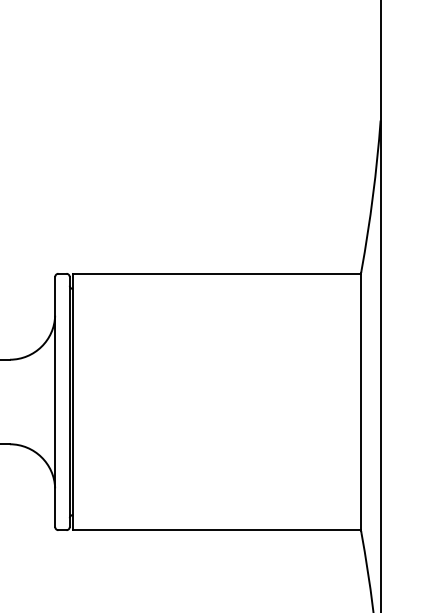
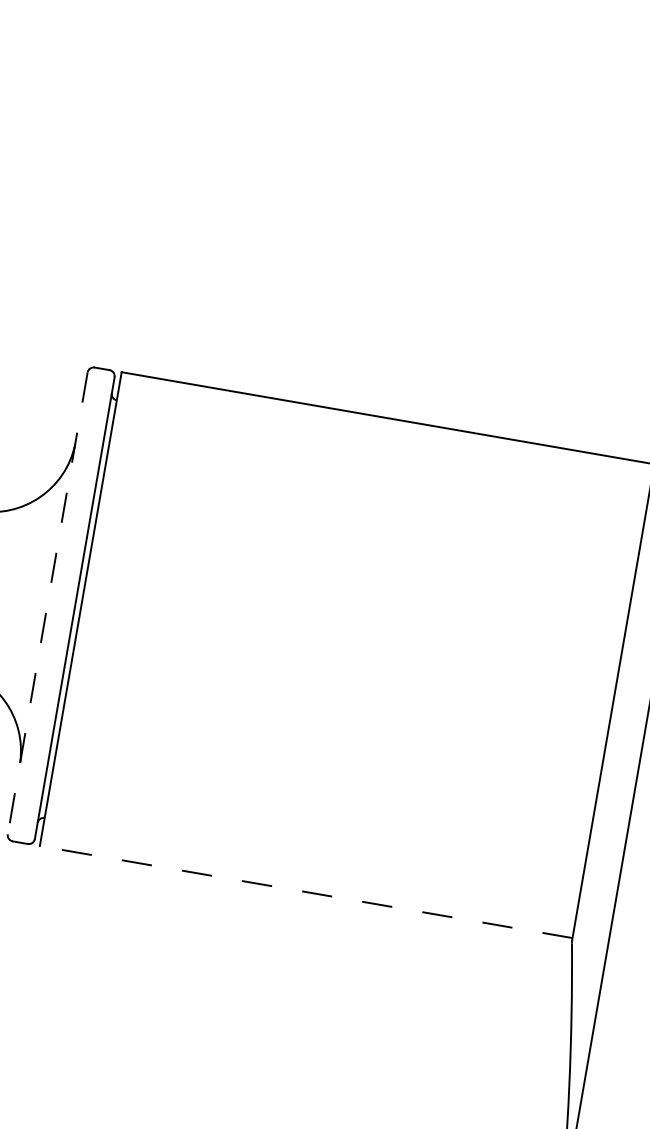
line: (55, 401) -> (48, 602), solid -> dashed
line: (216, 530) -> (304, 892), solid -> dashed

